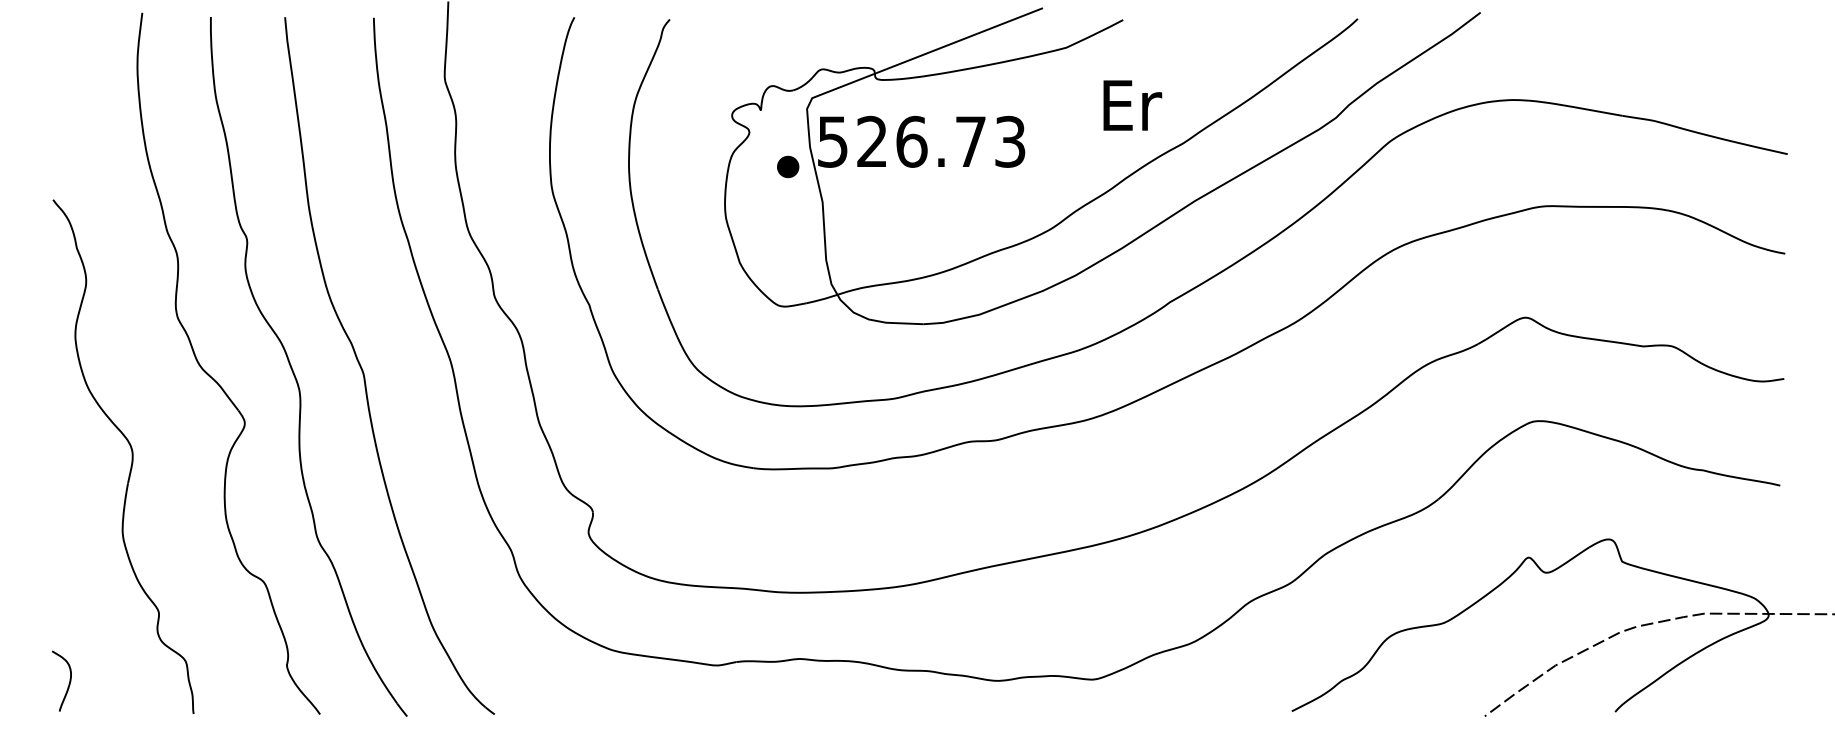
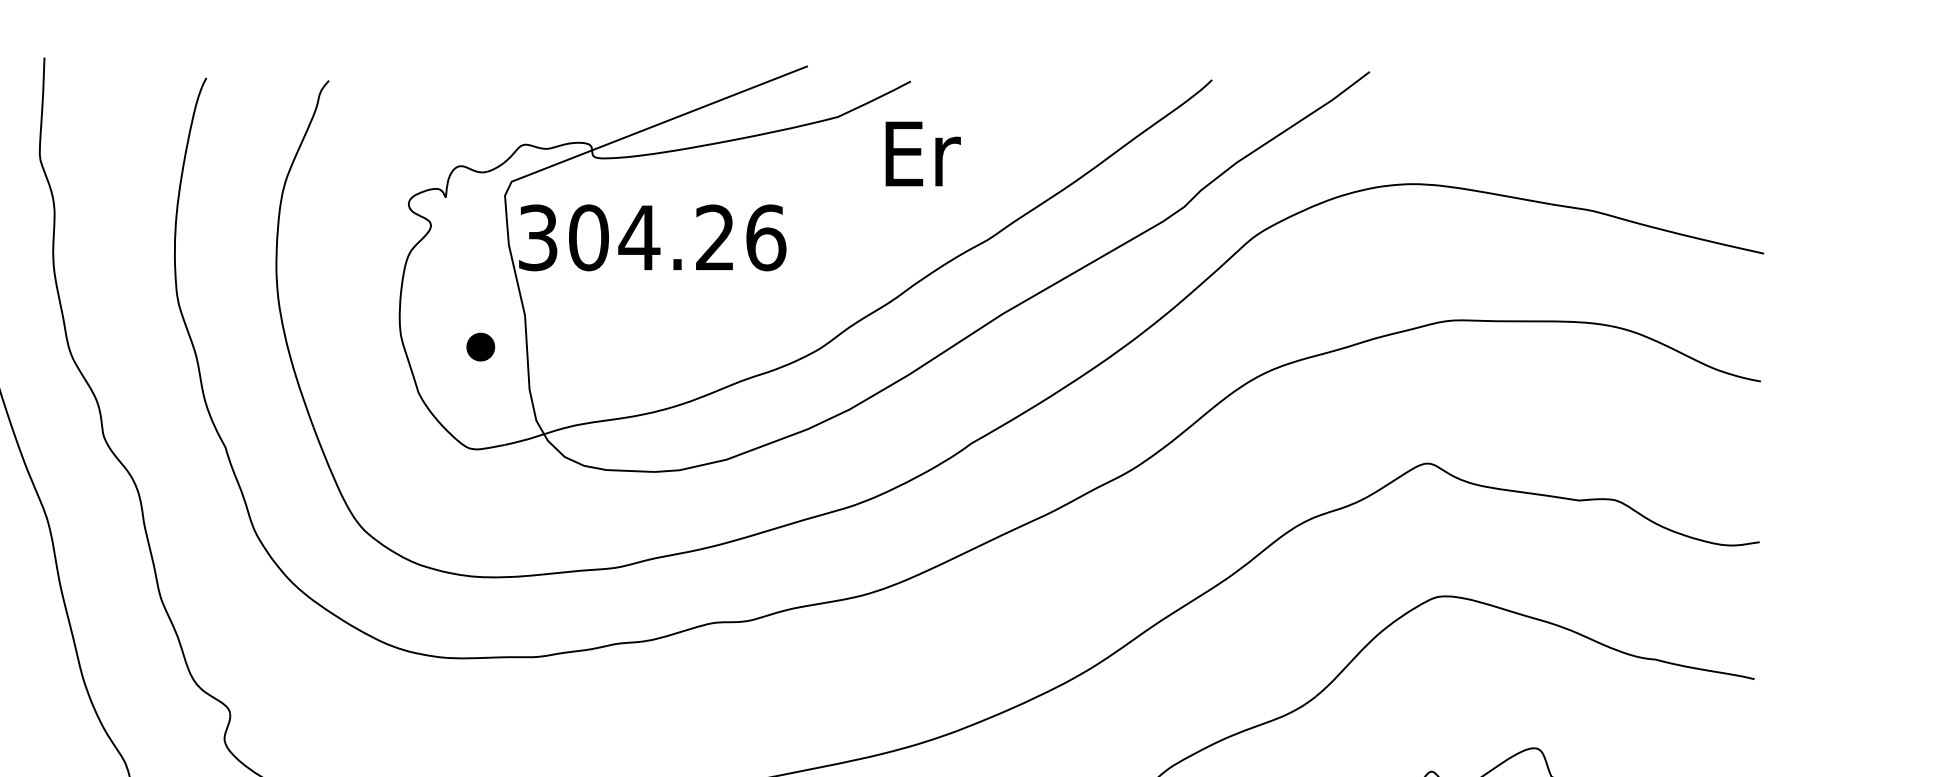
text: (1132, 105) -> (922, 153), moved
text: (922, 141) -> (653, 237), 526.73 -> 304.26
part: (788, 166) -> (481, 346), moved

